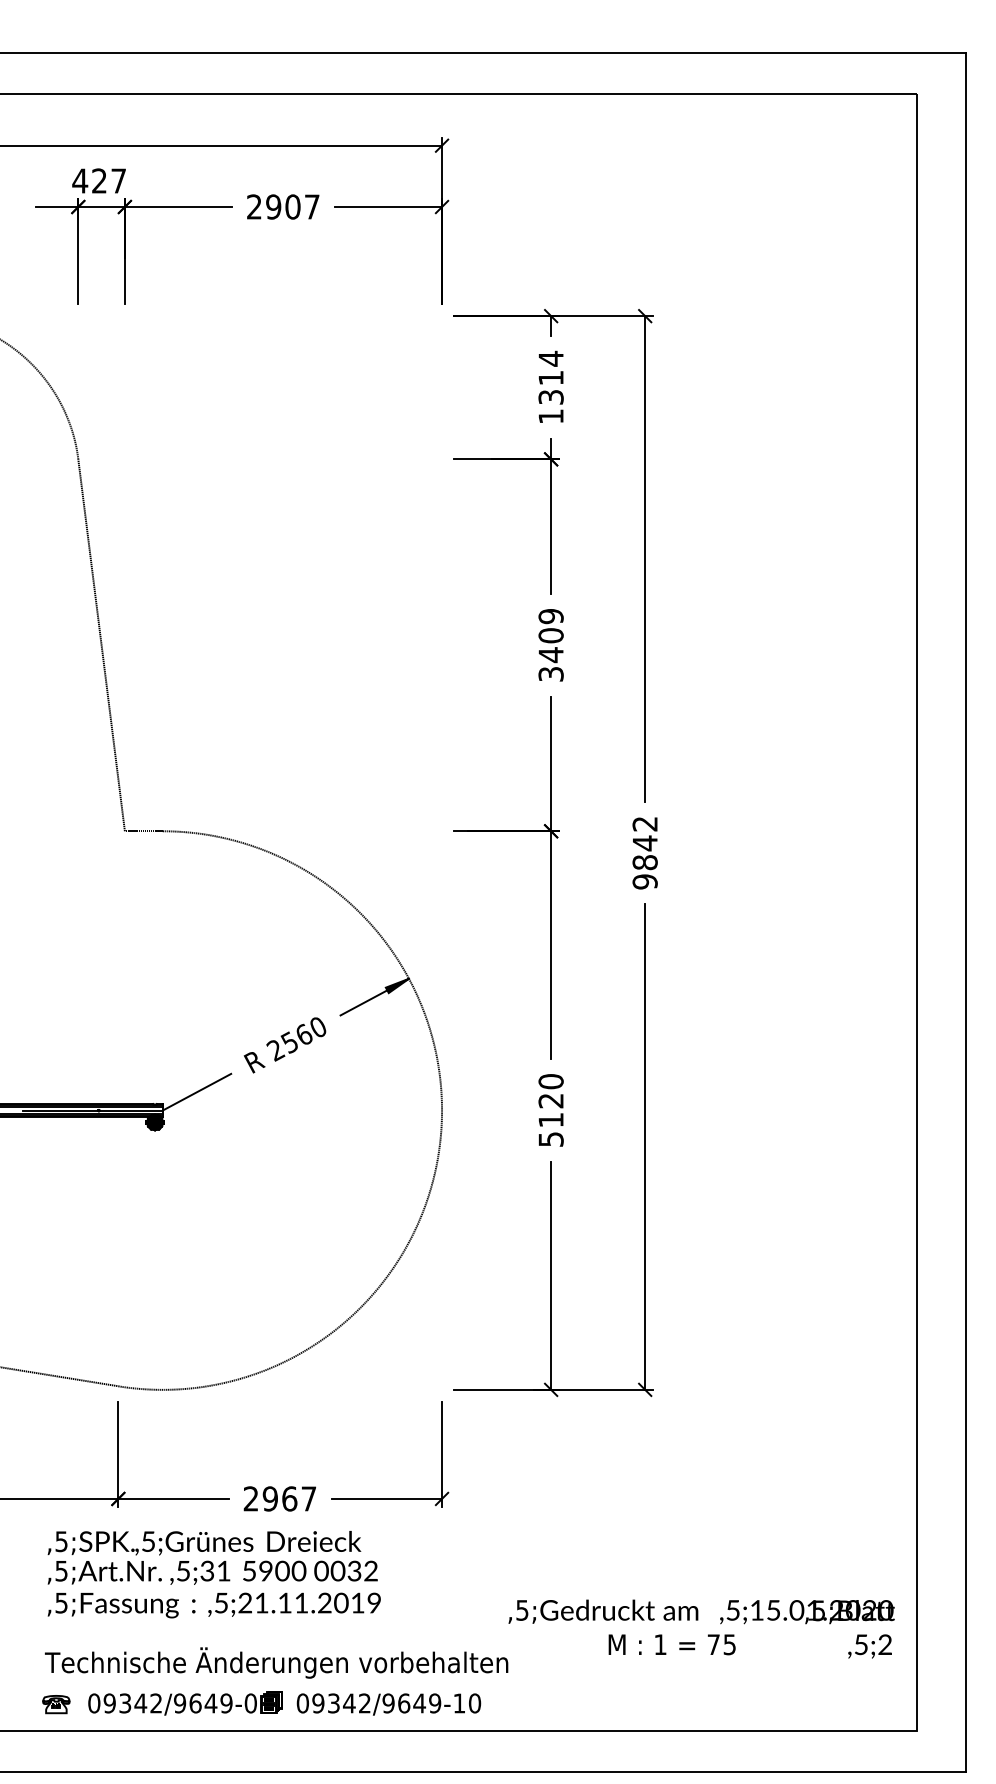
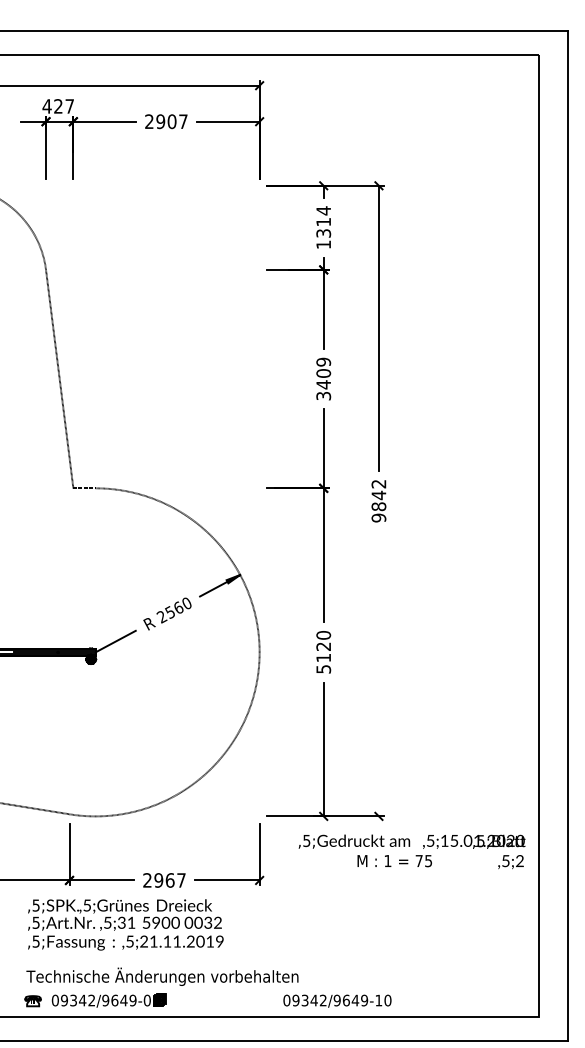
line: (644, 1146) -> (378, 673), removed
text: (700, 1628) -> (411, 851), moved
text: (389, 1703) -> (337, 1000), moved

